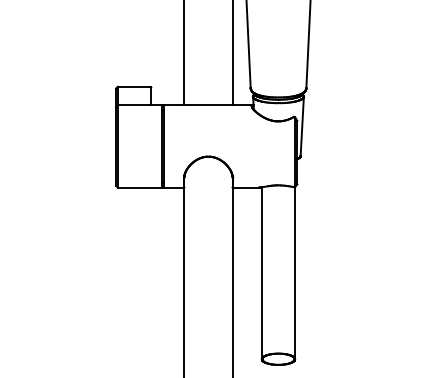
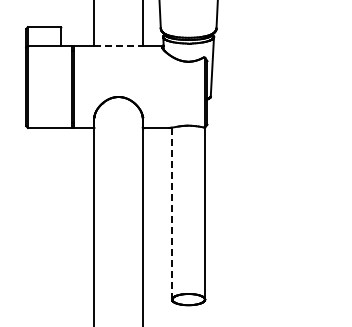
line: (208, 105) -> (118, 45), solid -> dashed
line: (262, 273) -> (172, 213), solid -> dashed

